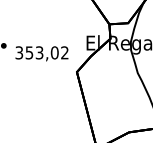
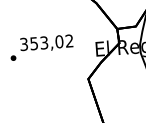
text: (41, 53) -> (46, 43), moved

